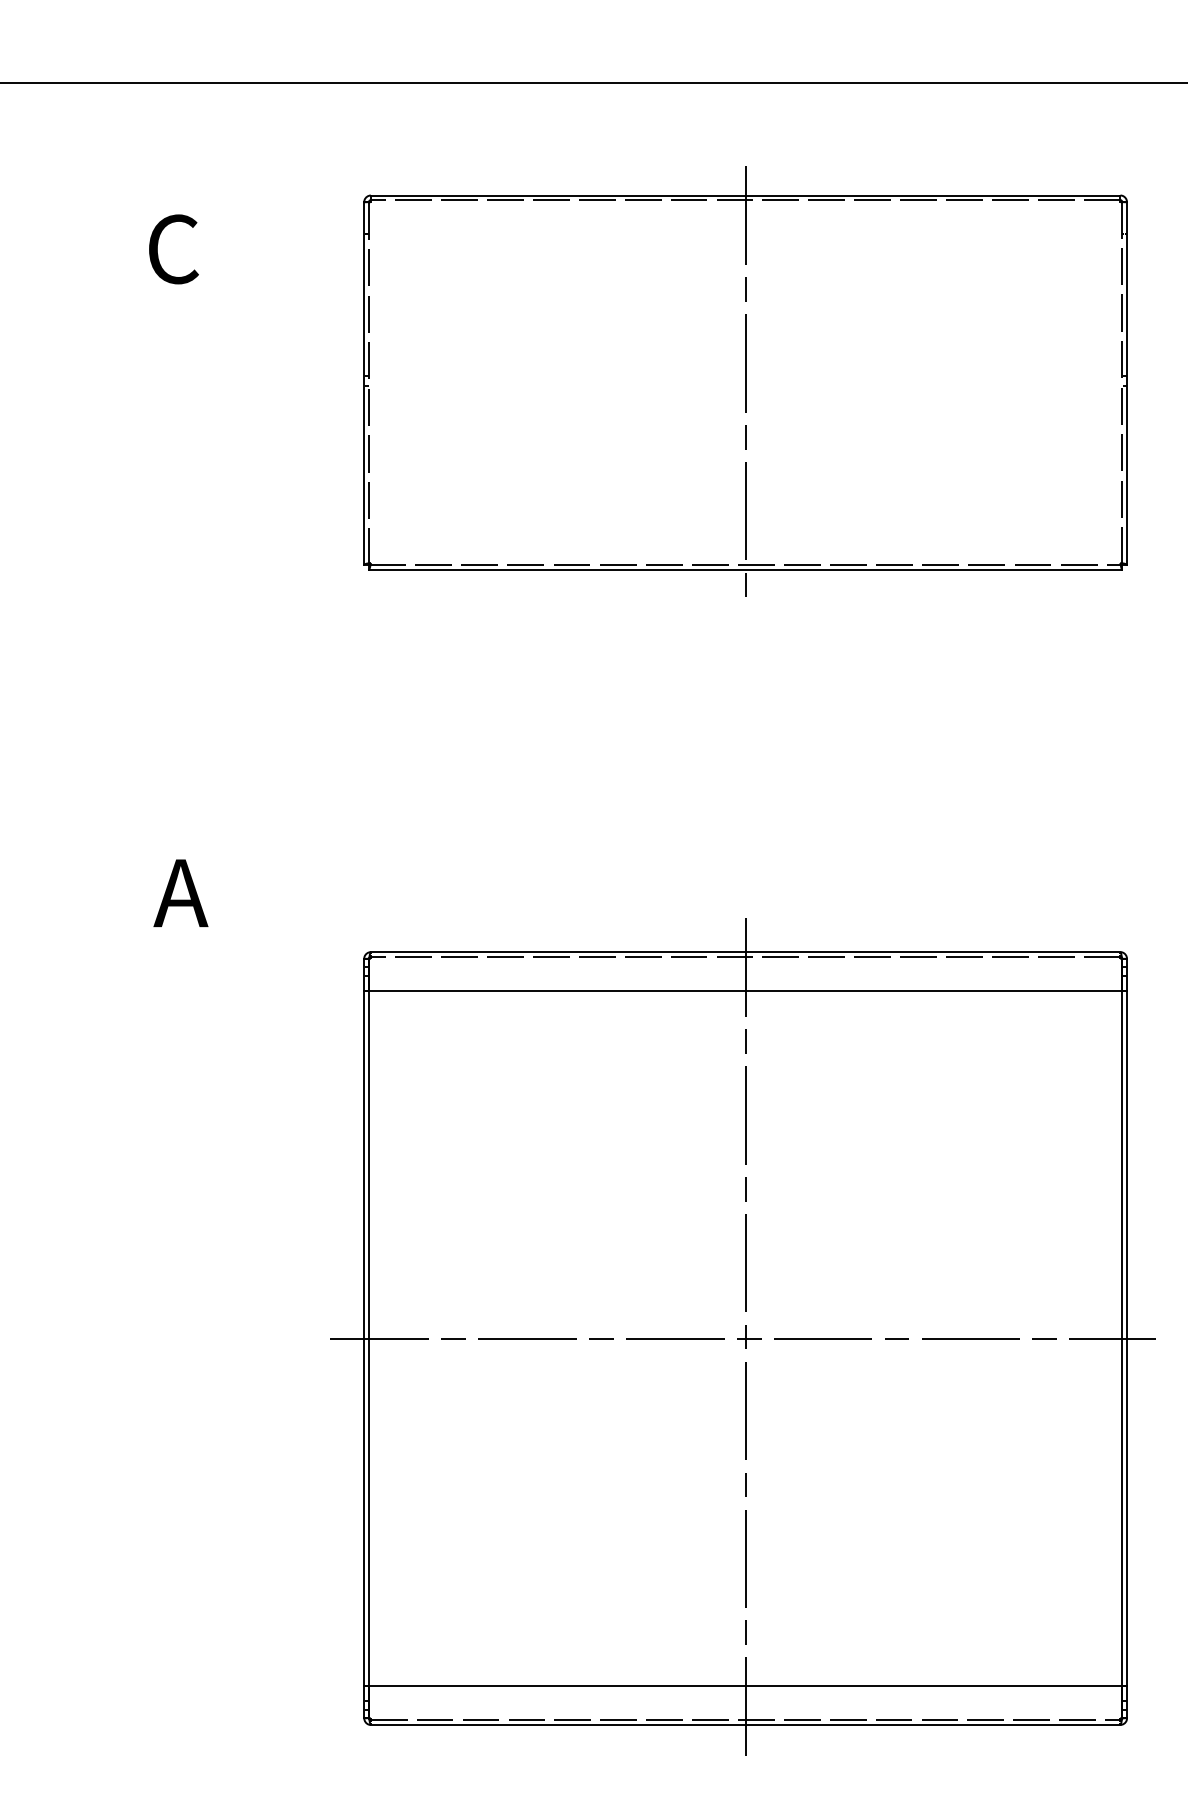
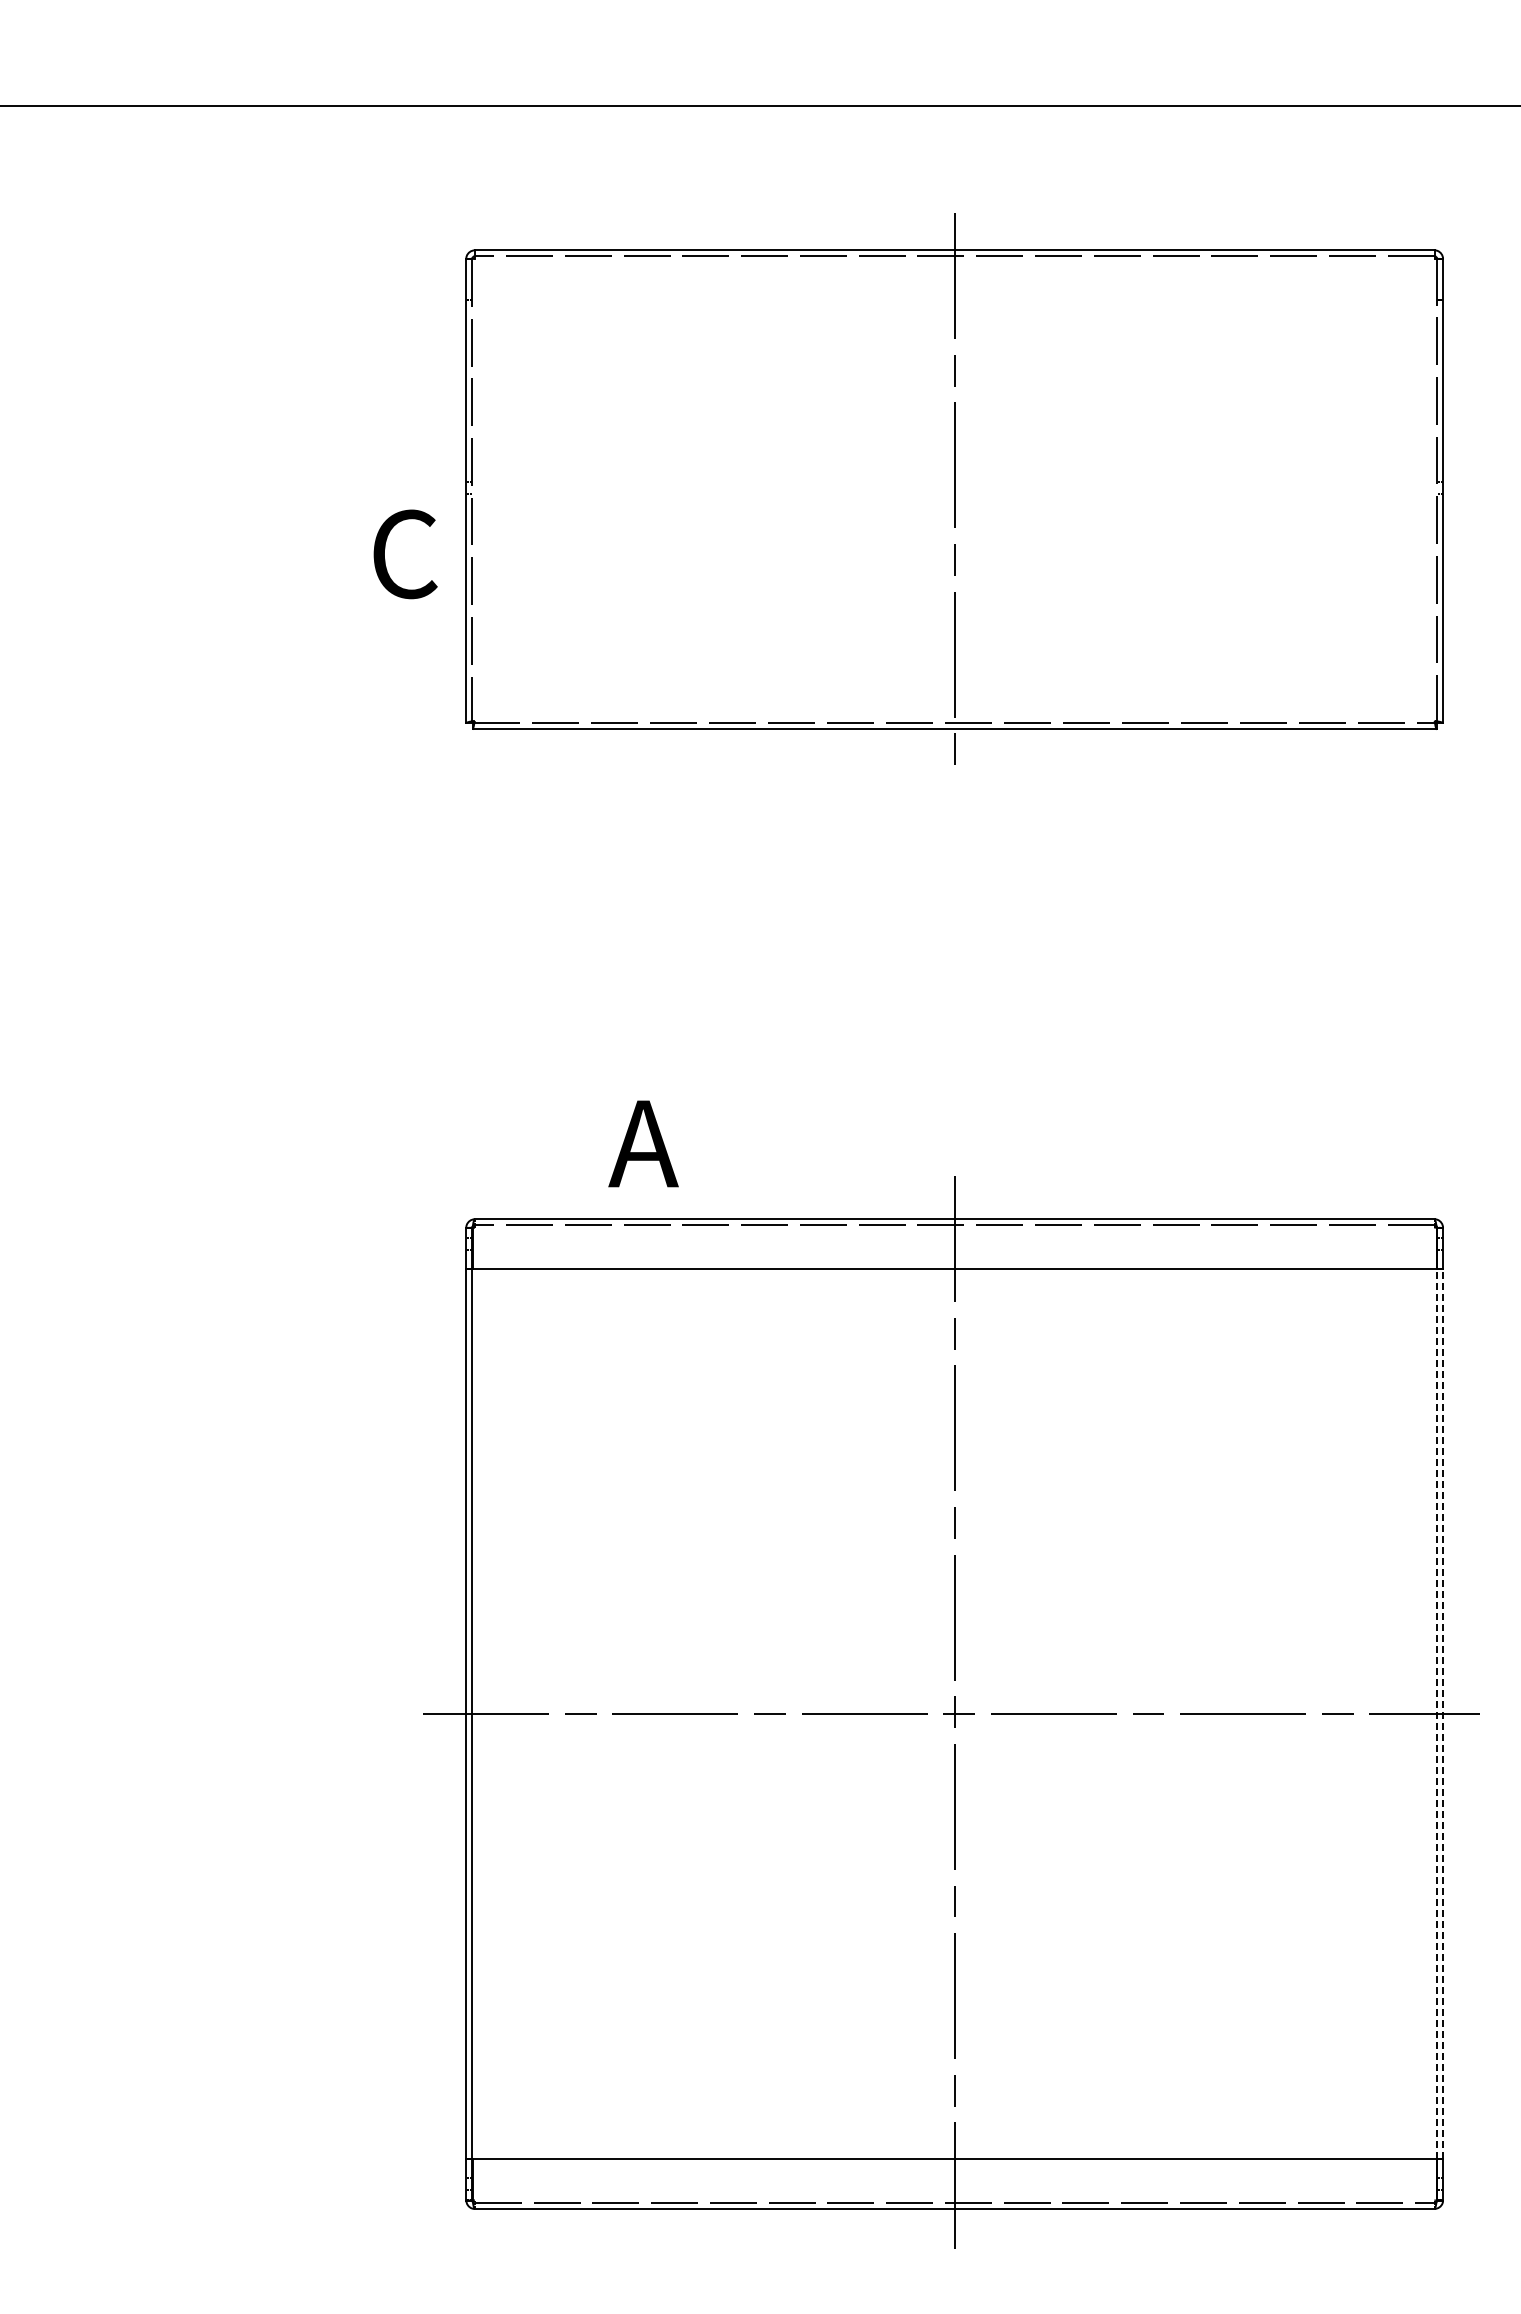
text: (173, 249) -> (405, 554), moved
text: (180, 892) -> (643, 1143), moved
line: (1122, 1338) -> (1437, 1714), solid -> dashed
line: (1127, 1338) -> (1443, 1714), solid -> dashed

